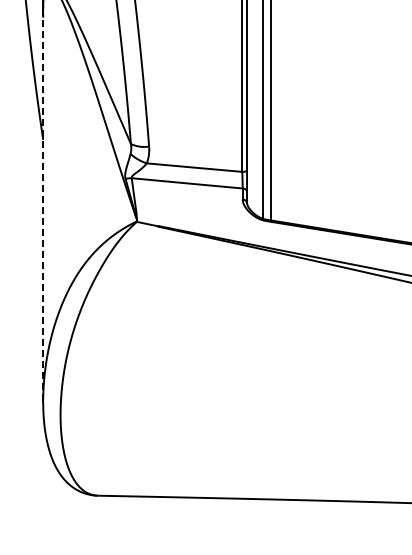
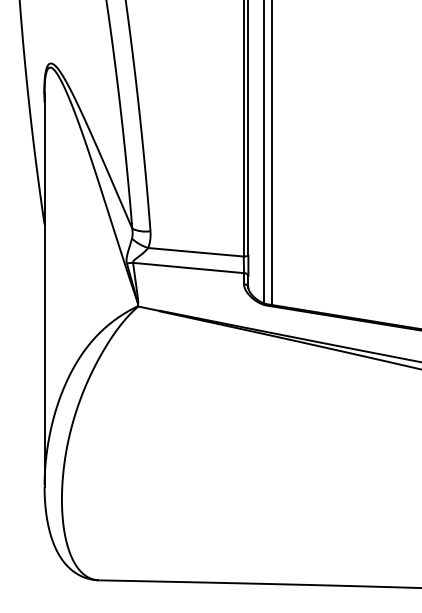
line: (43, 205) -> (44, 290), dashed -> solid

